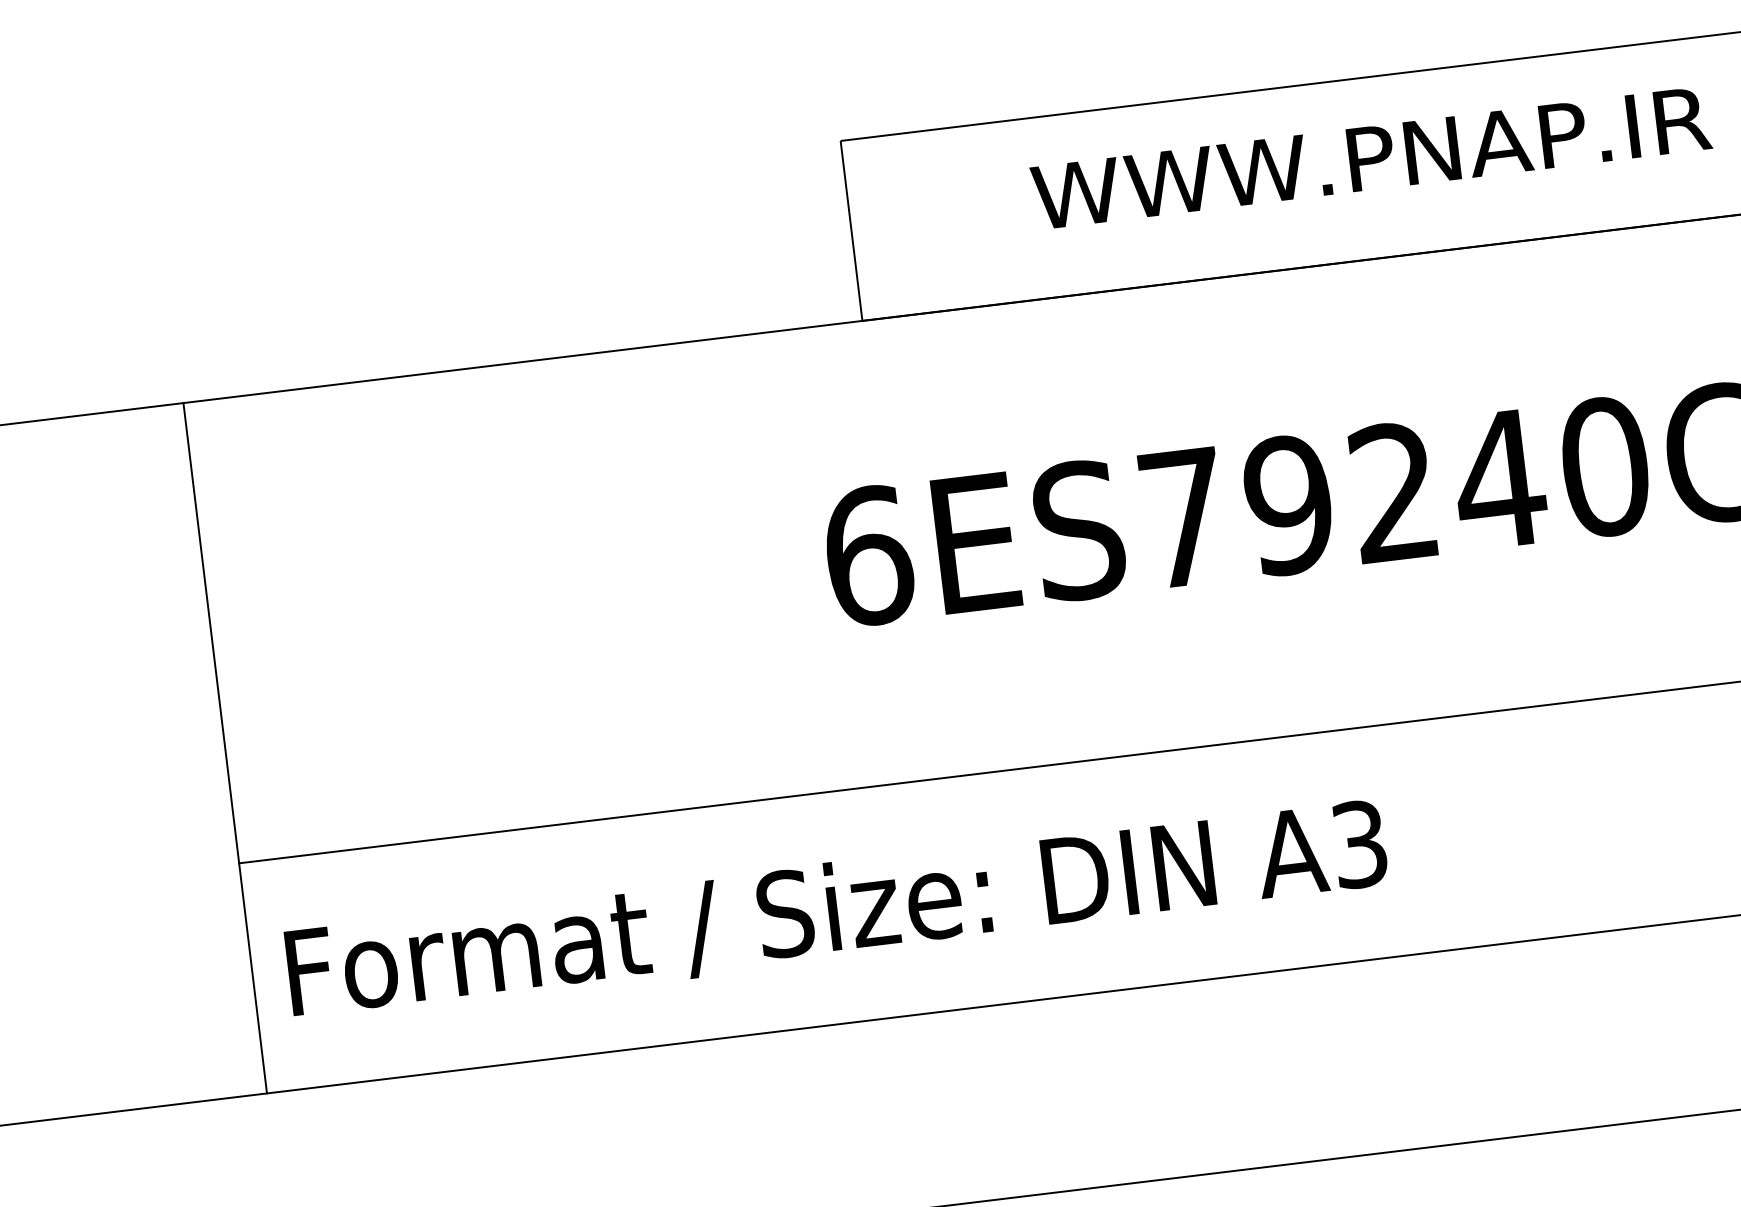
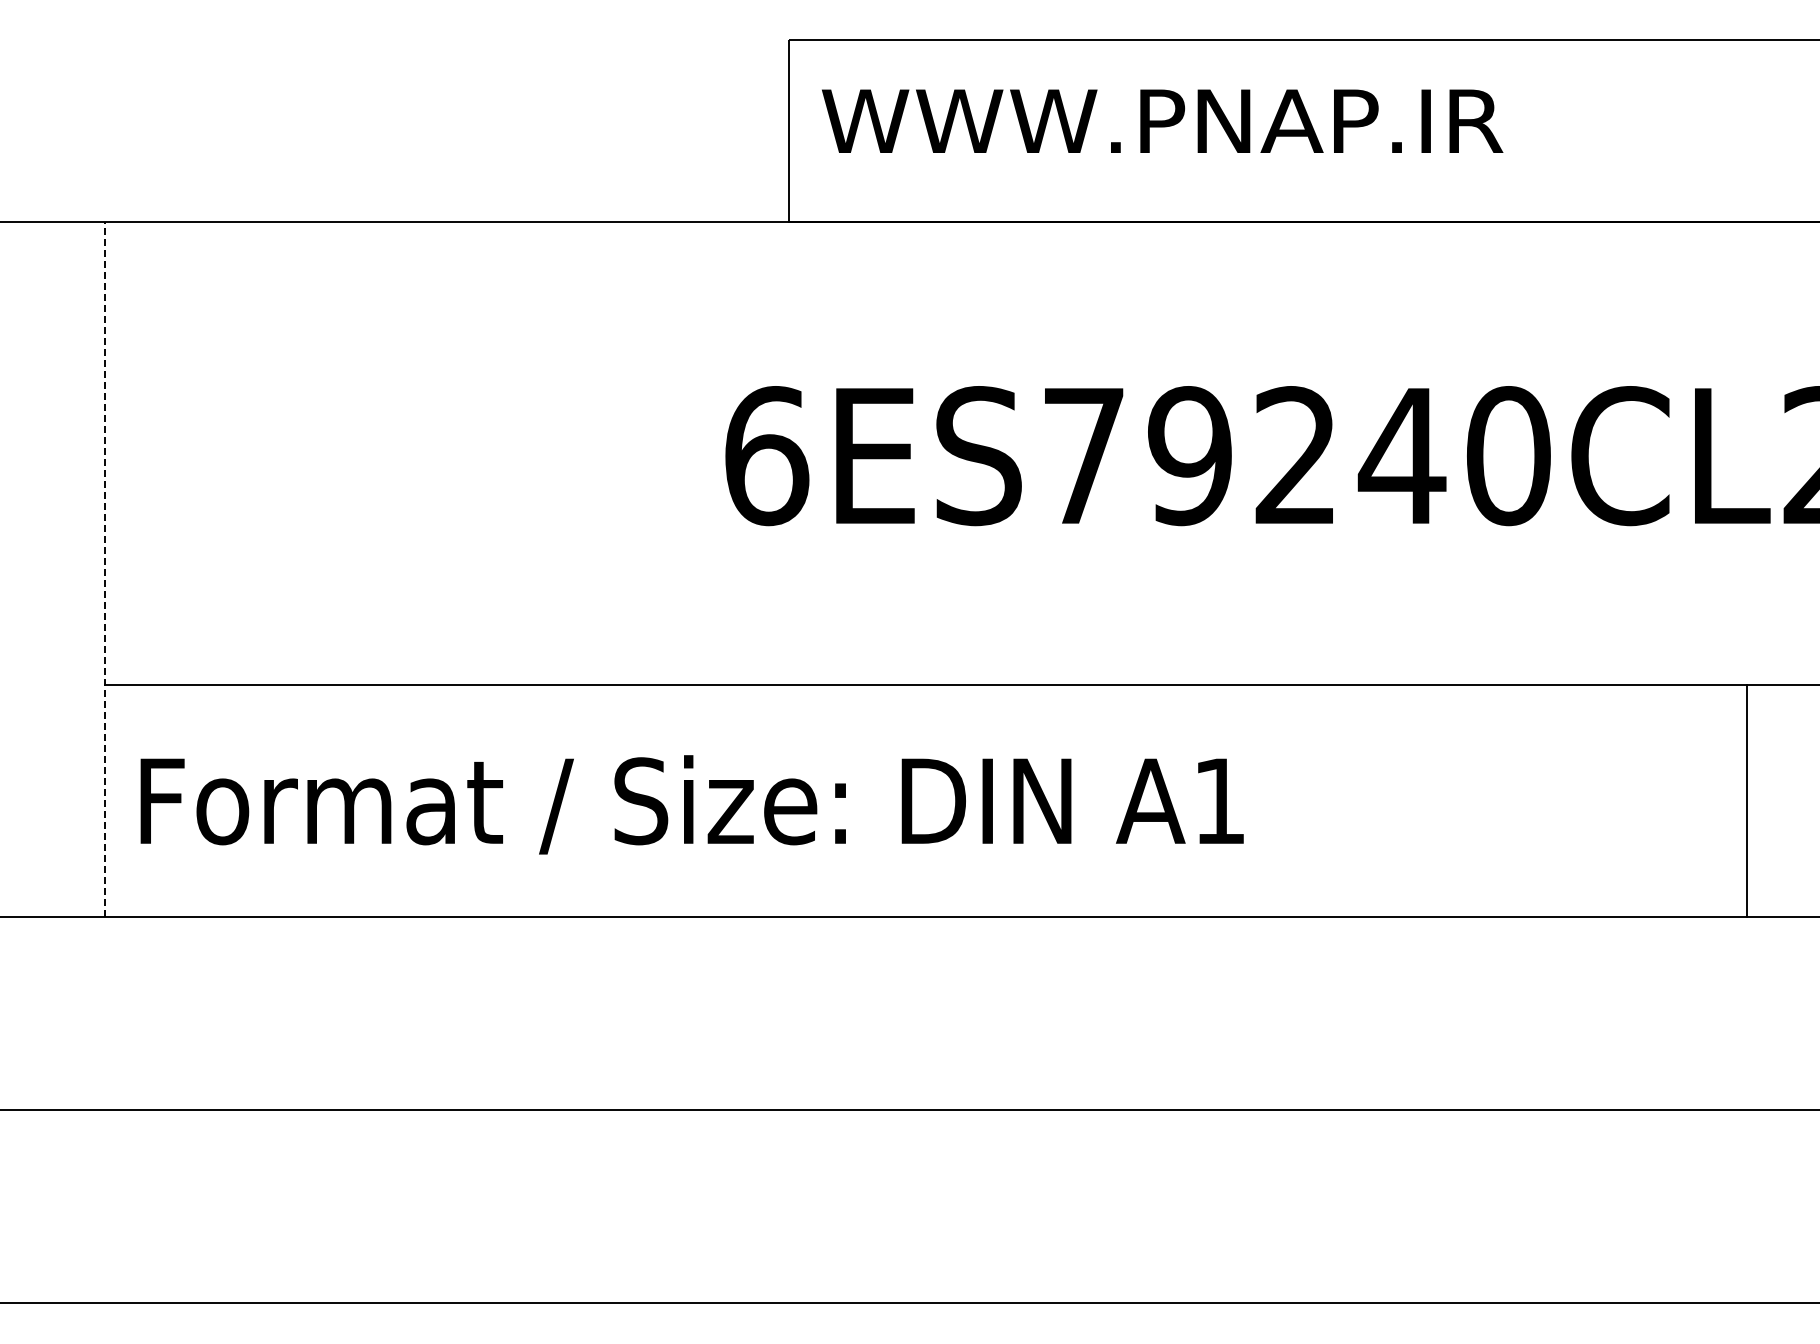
text: (1371, 157) -> (1162, 120), moved
line: (224, 748) -> (104, 569), solid -> dashed
text: (1359, 844) -> (1219, 801), A3 -> A1

